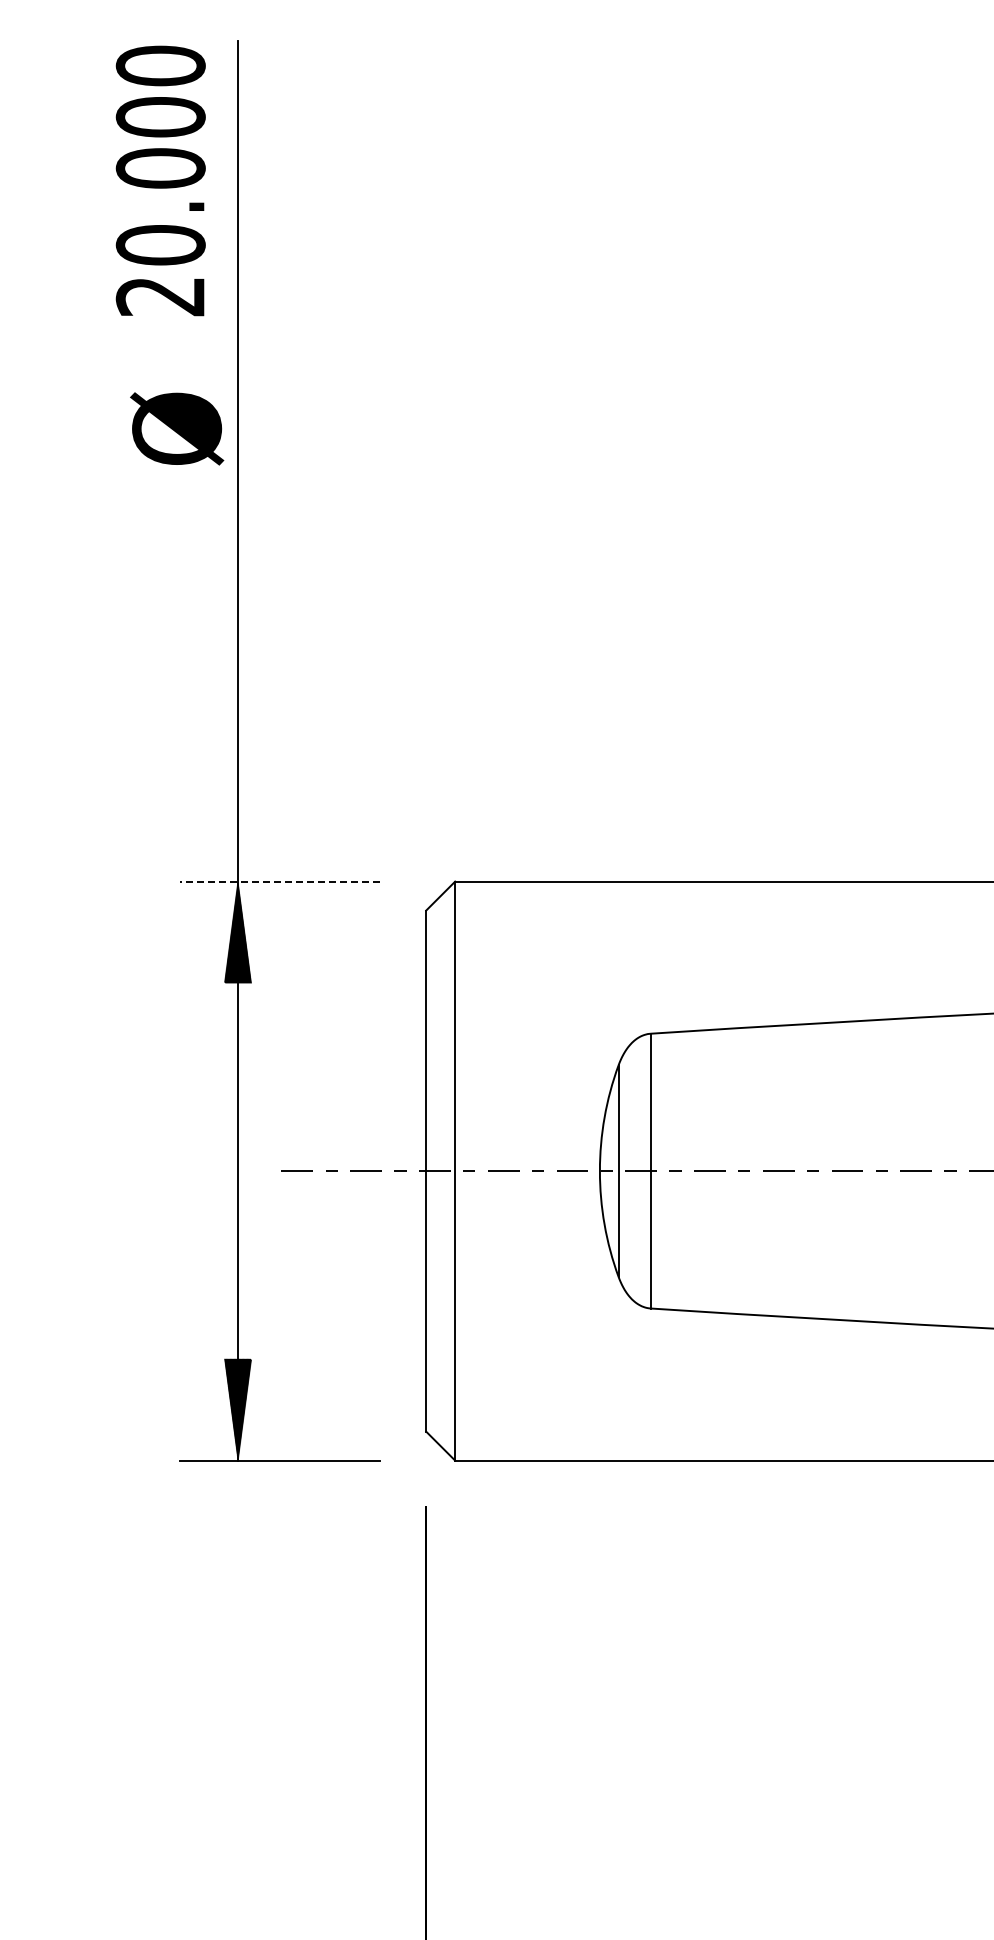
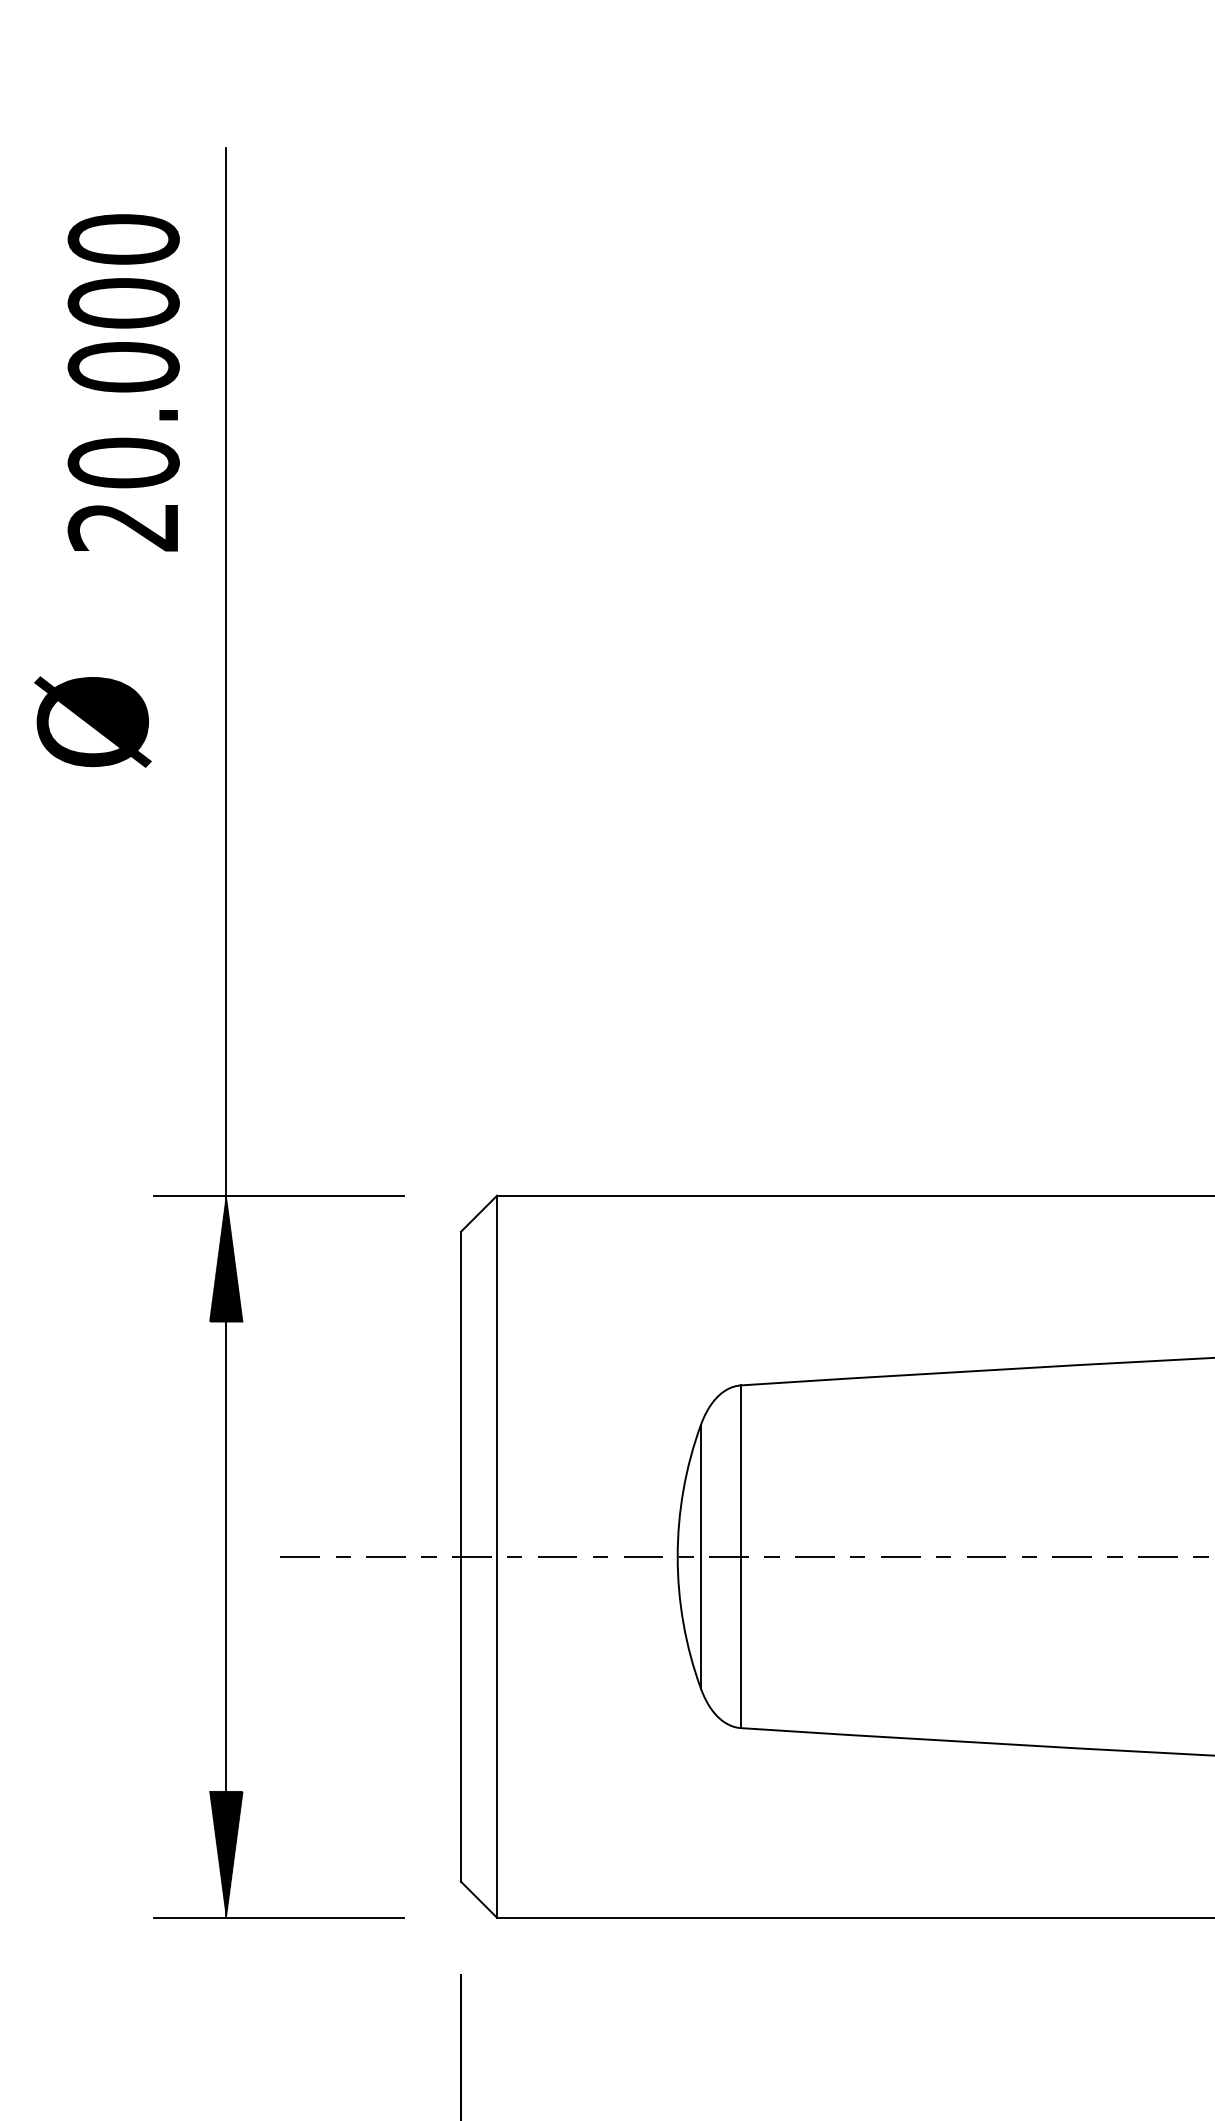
text: (160, 180) -> (123, 382), moved
text: (177, 428) -> (93, 721), moved
line: (279, 881) -> (278, 1195), dashed -> solid

